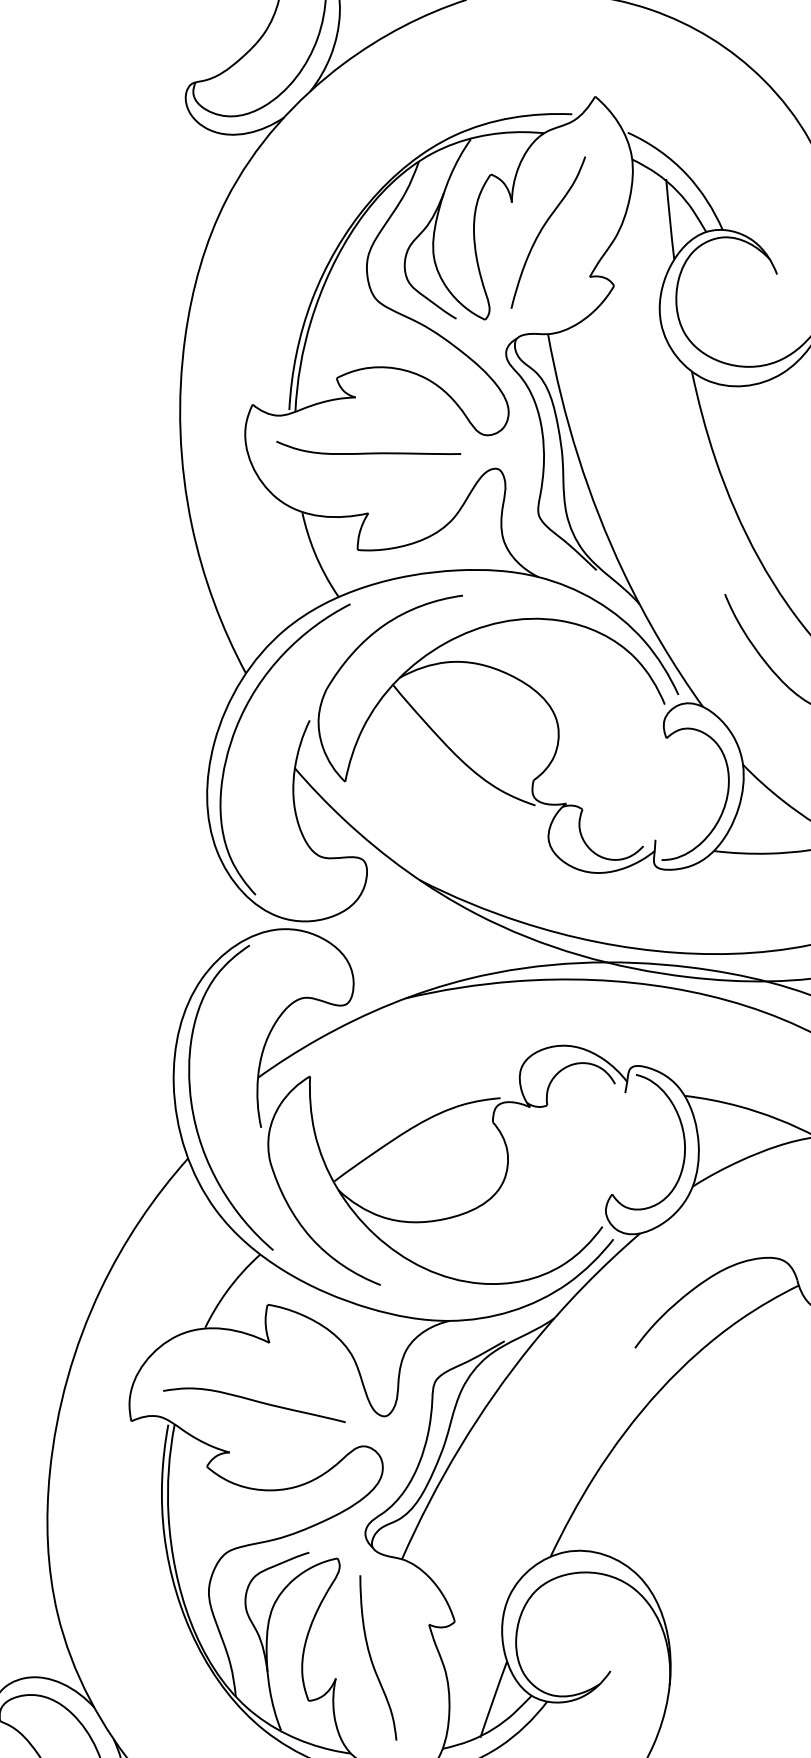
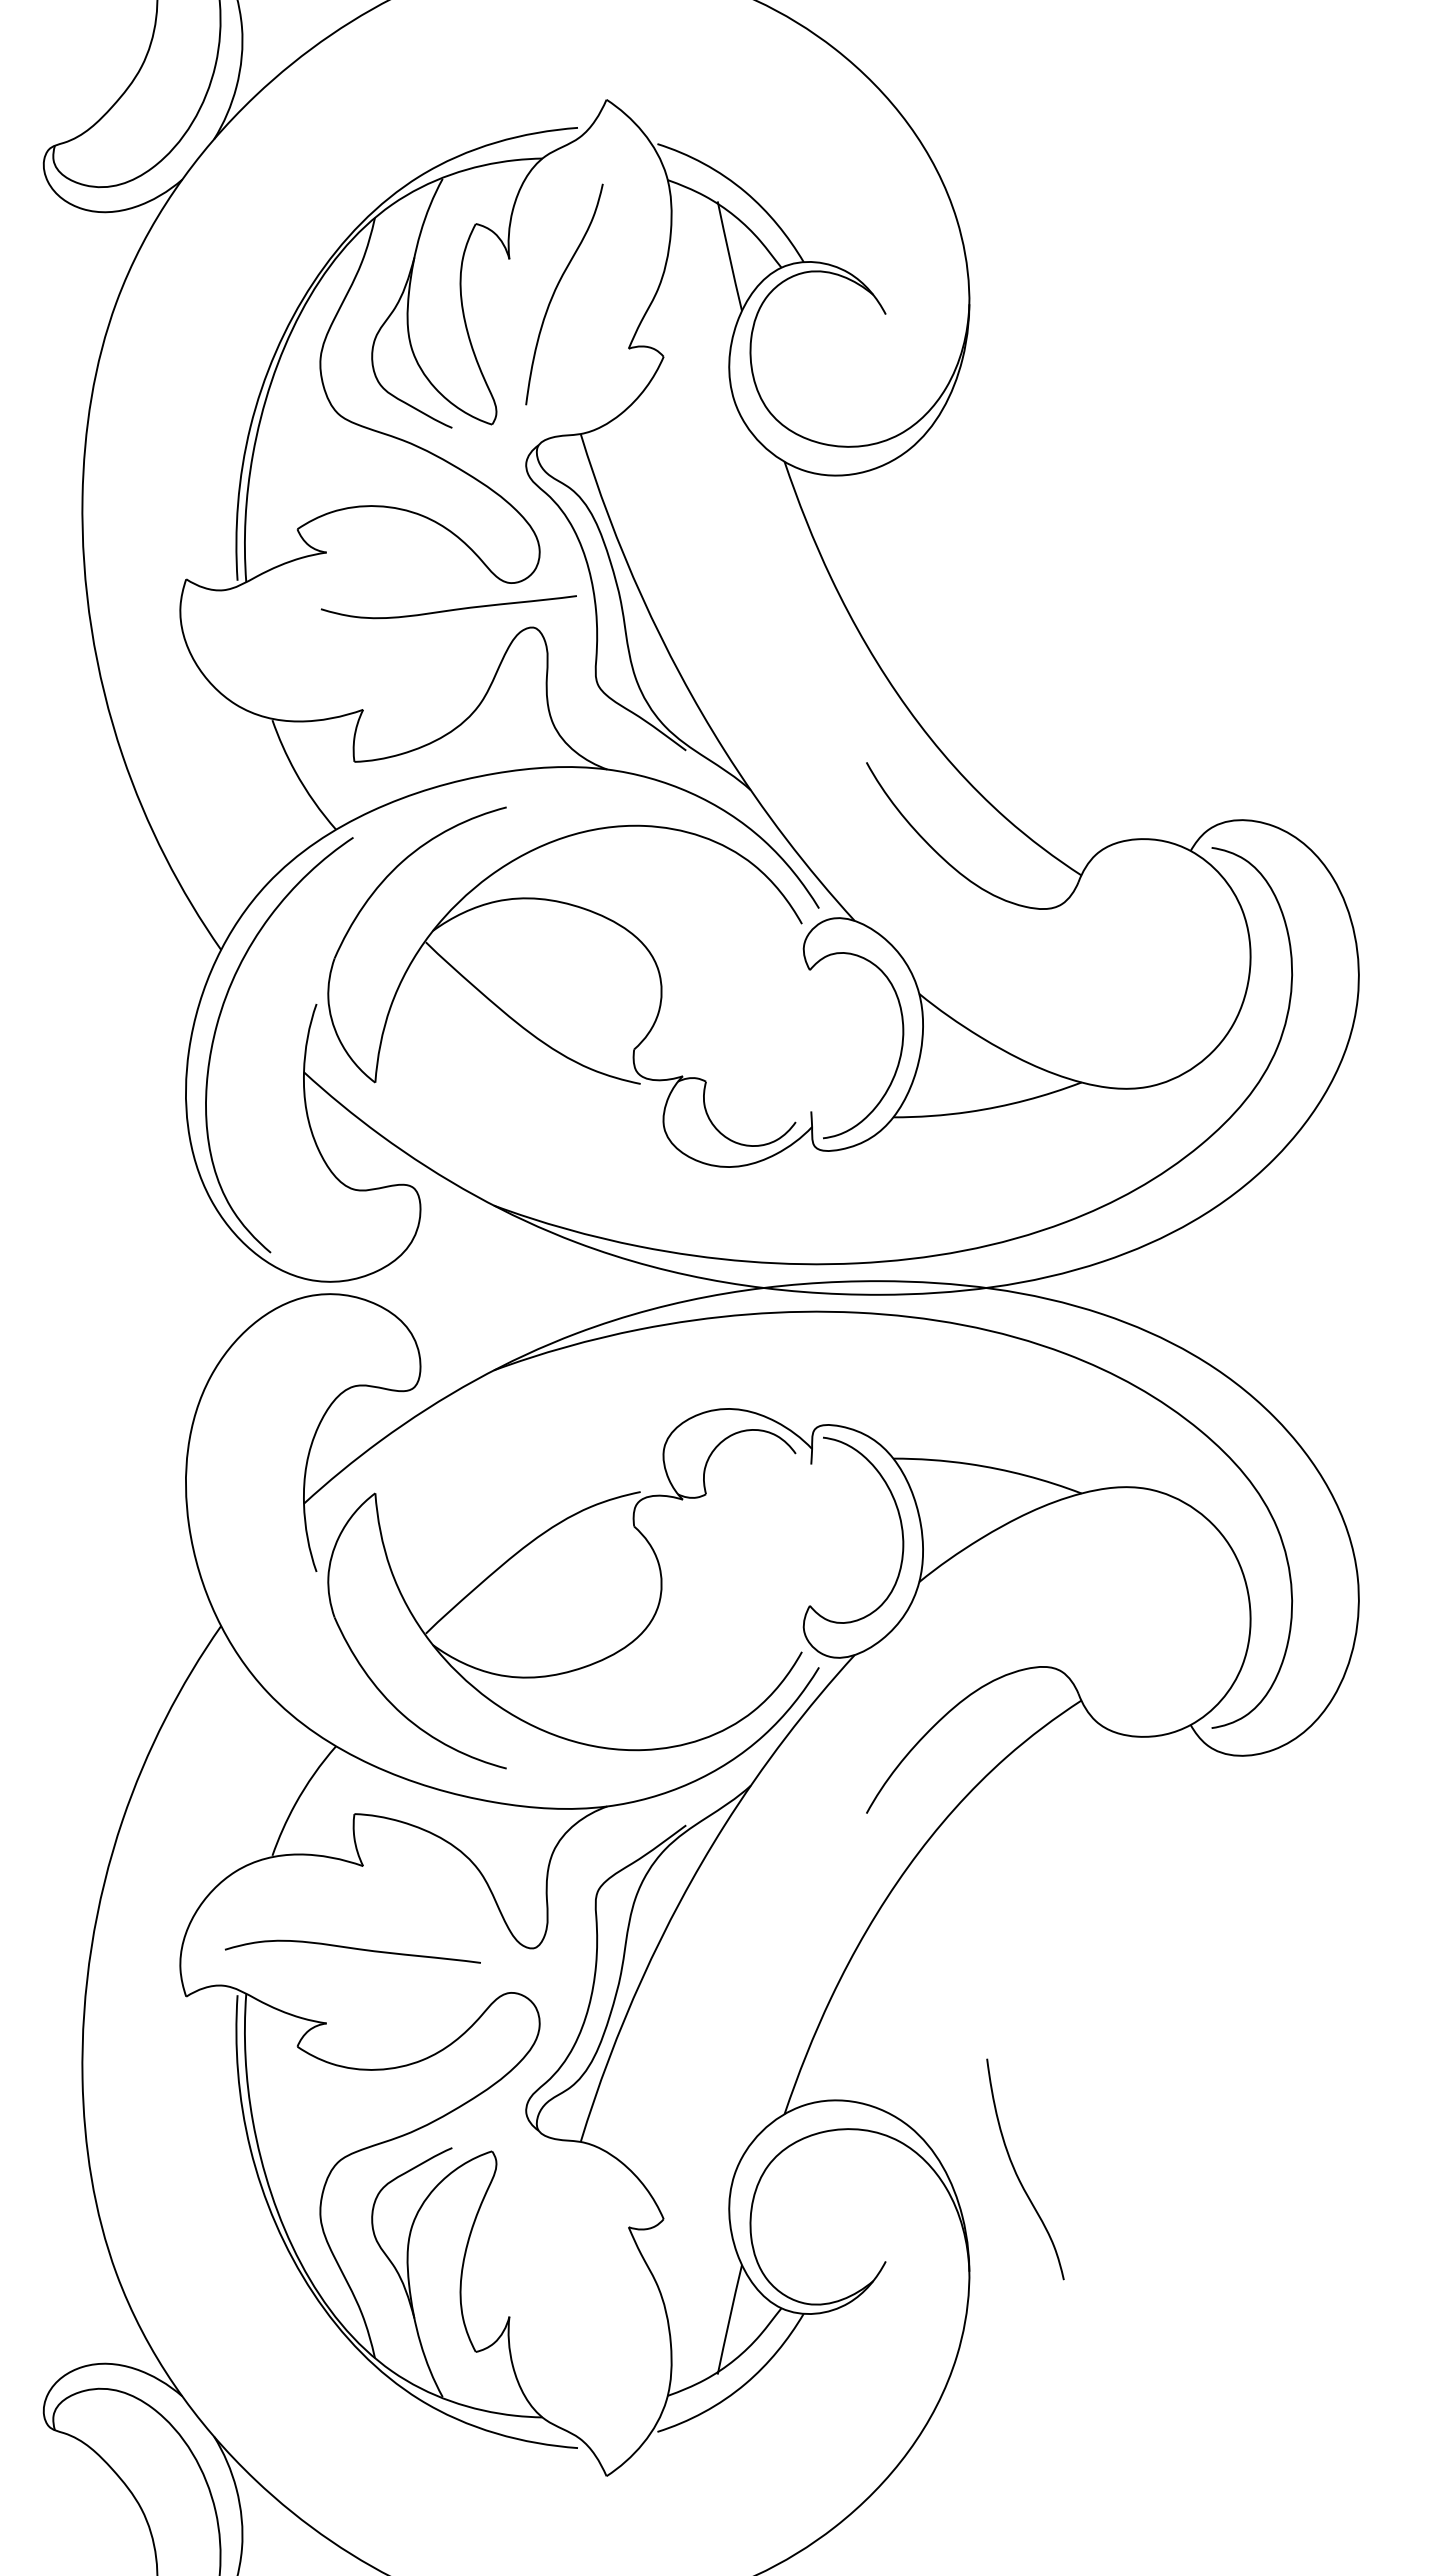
curve: (367, 452) -> (448, 609), moved
curve: (192, 1104) -> (218, 1551), removed
curve: (372, 1660) -> (1017, 2173), moved

